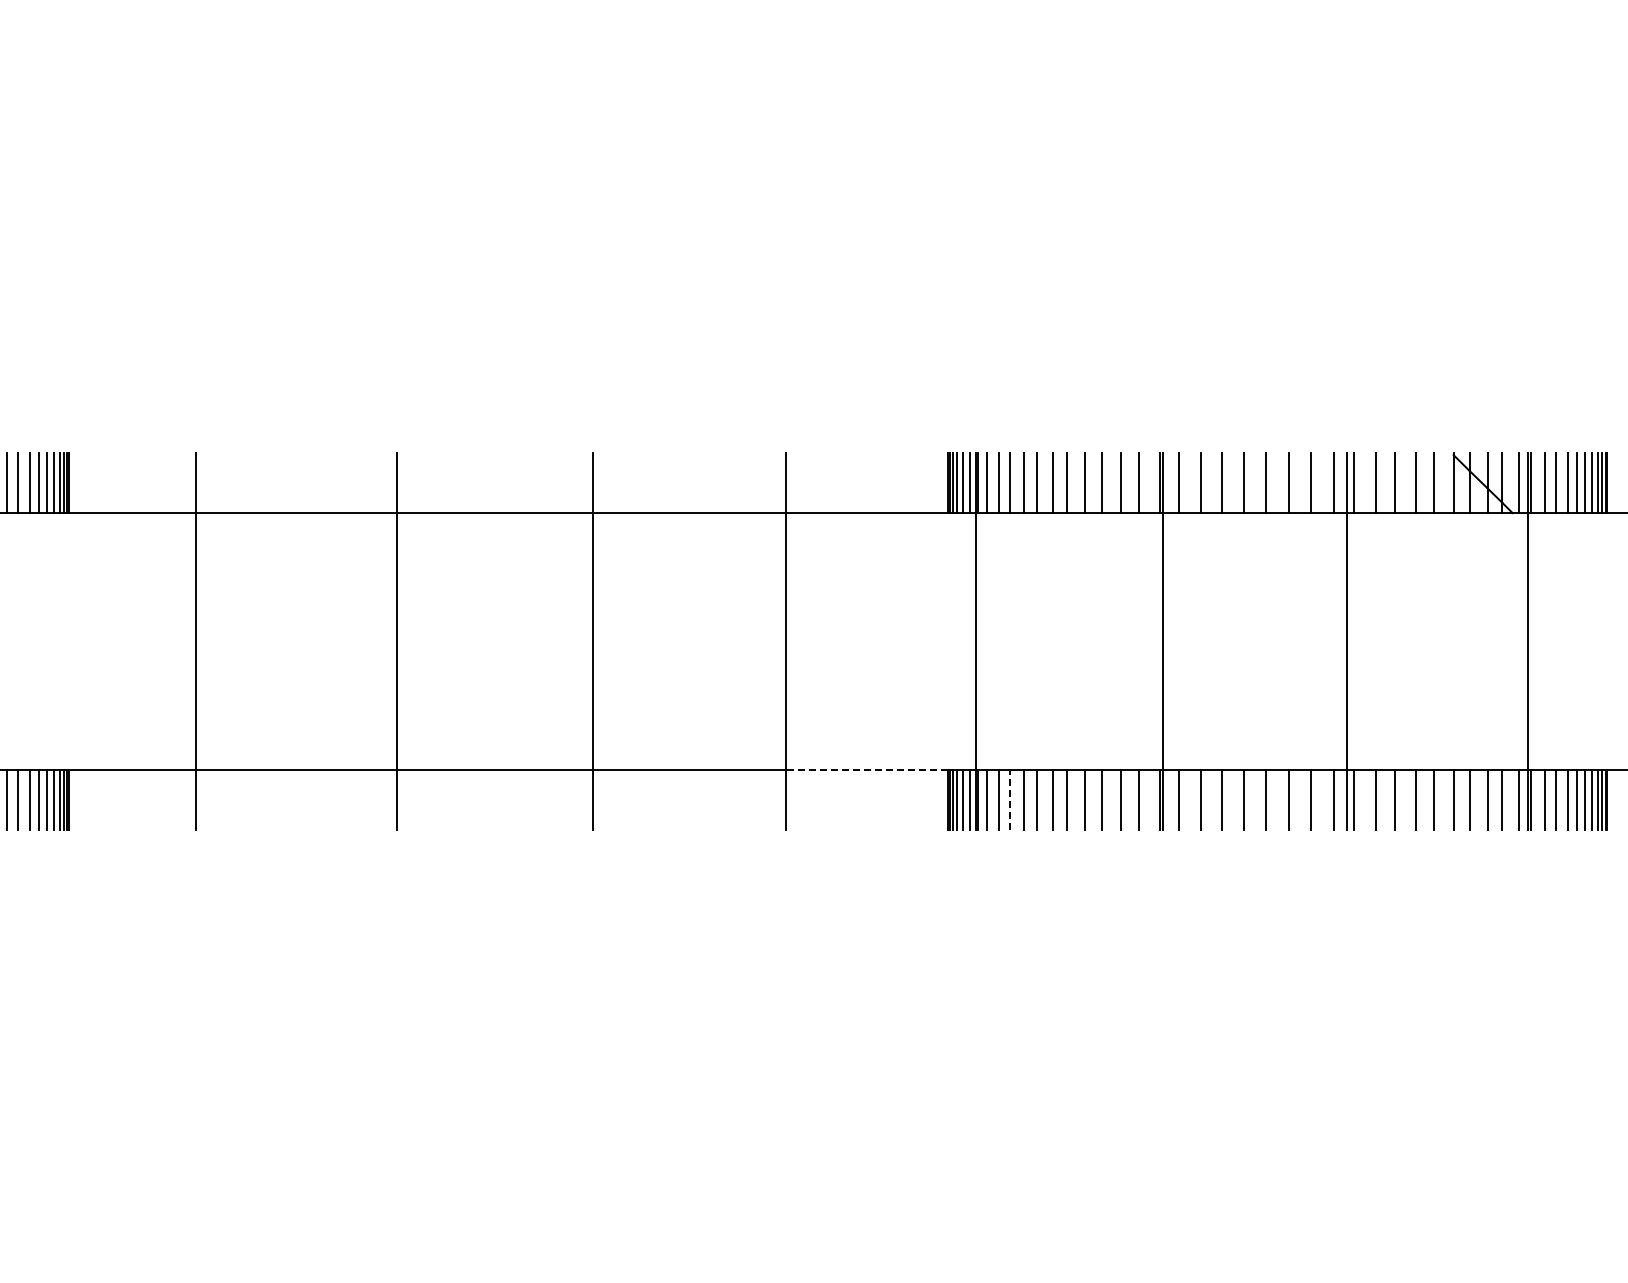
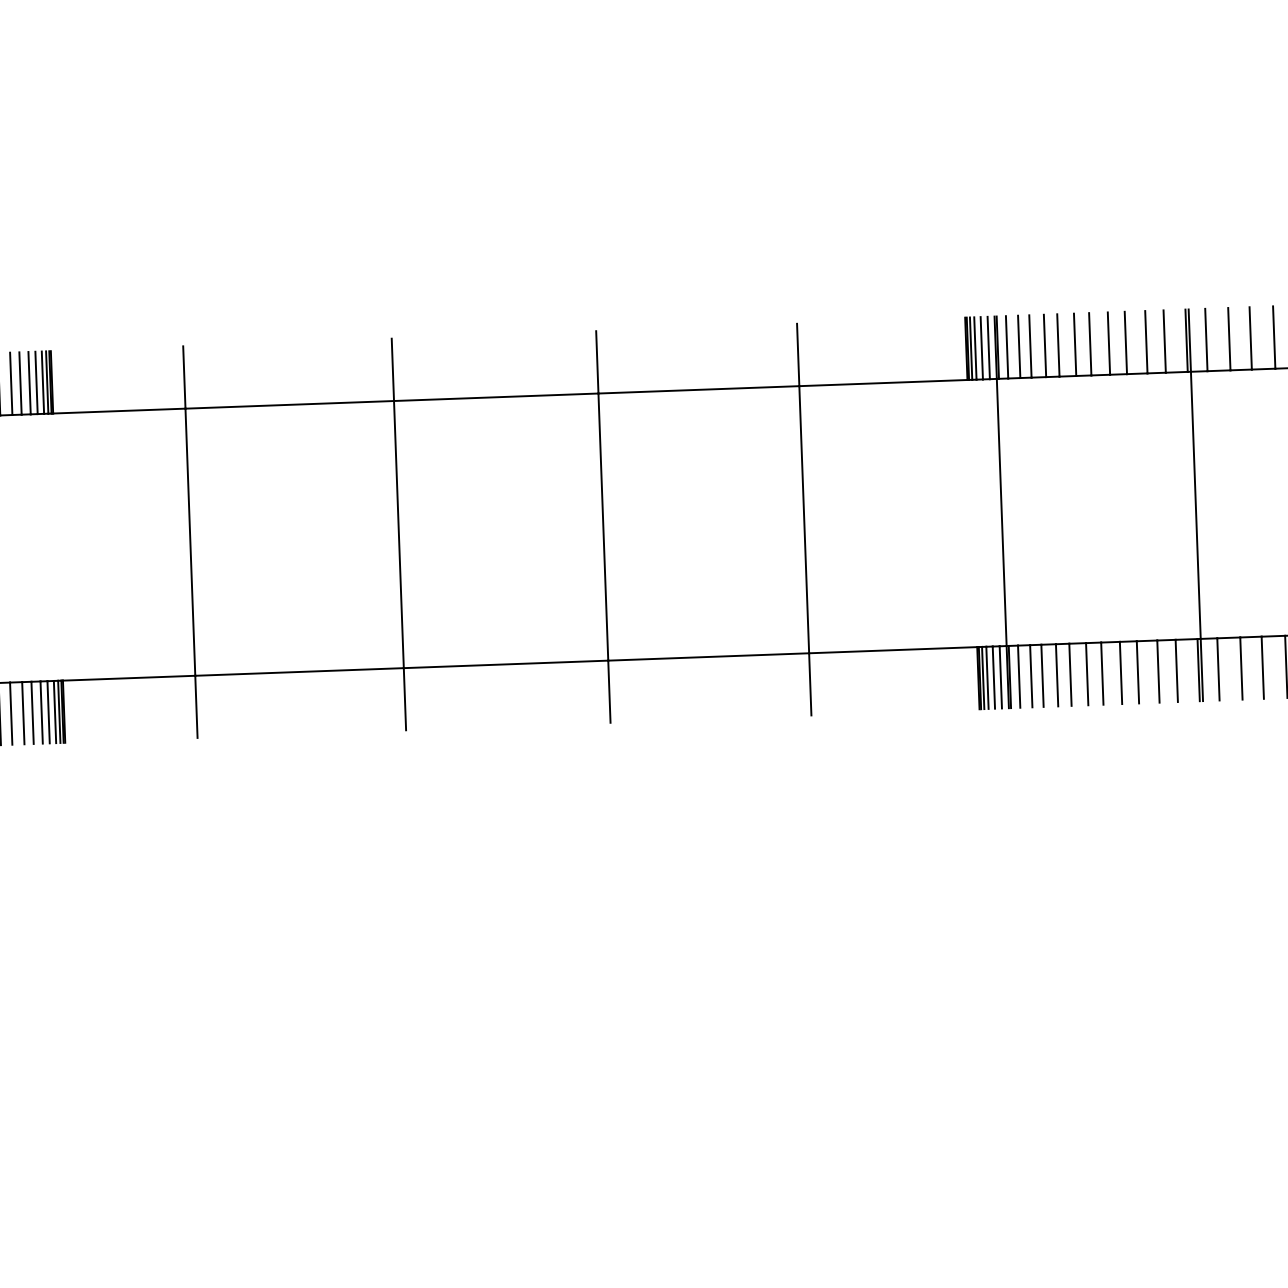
line: (867, 770) -> (893, 650), dashed -> solid
line: (1009, 799) -> (1042, 675), dashed -> solid

